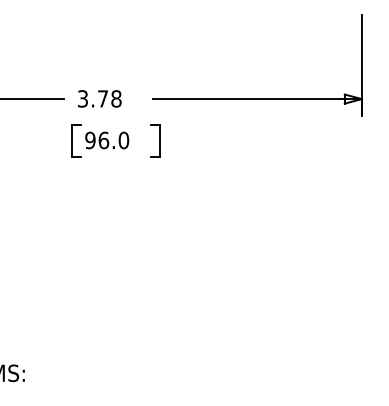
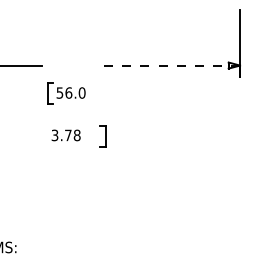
text: (98, 98) -> (65, 135), moved
line: (257, 98) -> (170, 65), solid -> dashed
text: (89, 139) -> (59, 92), 96.0 -> 56.0
part: (154, 141) -> (102, 136), moved

